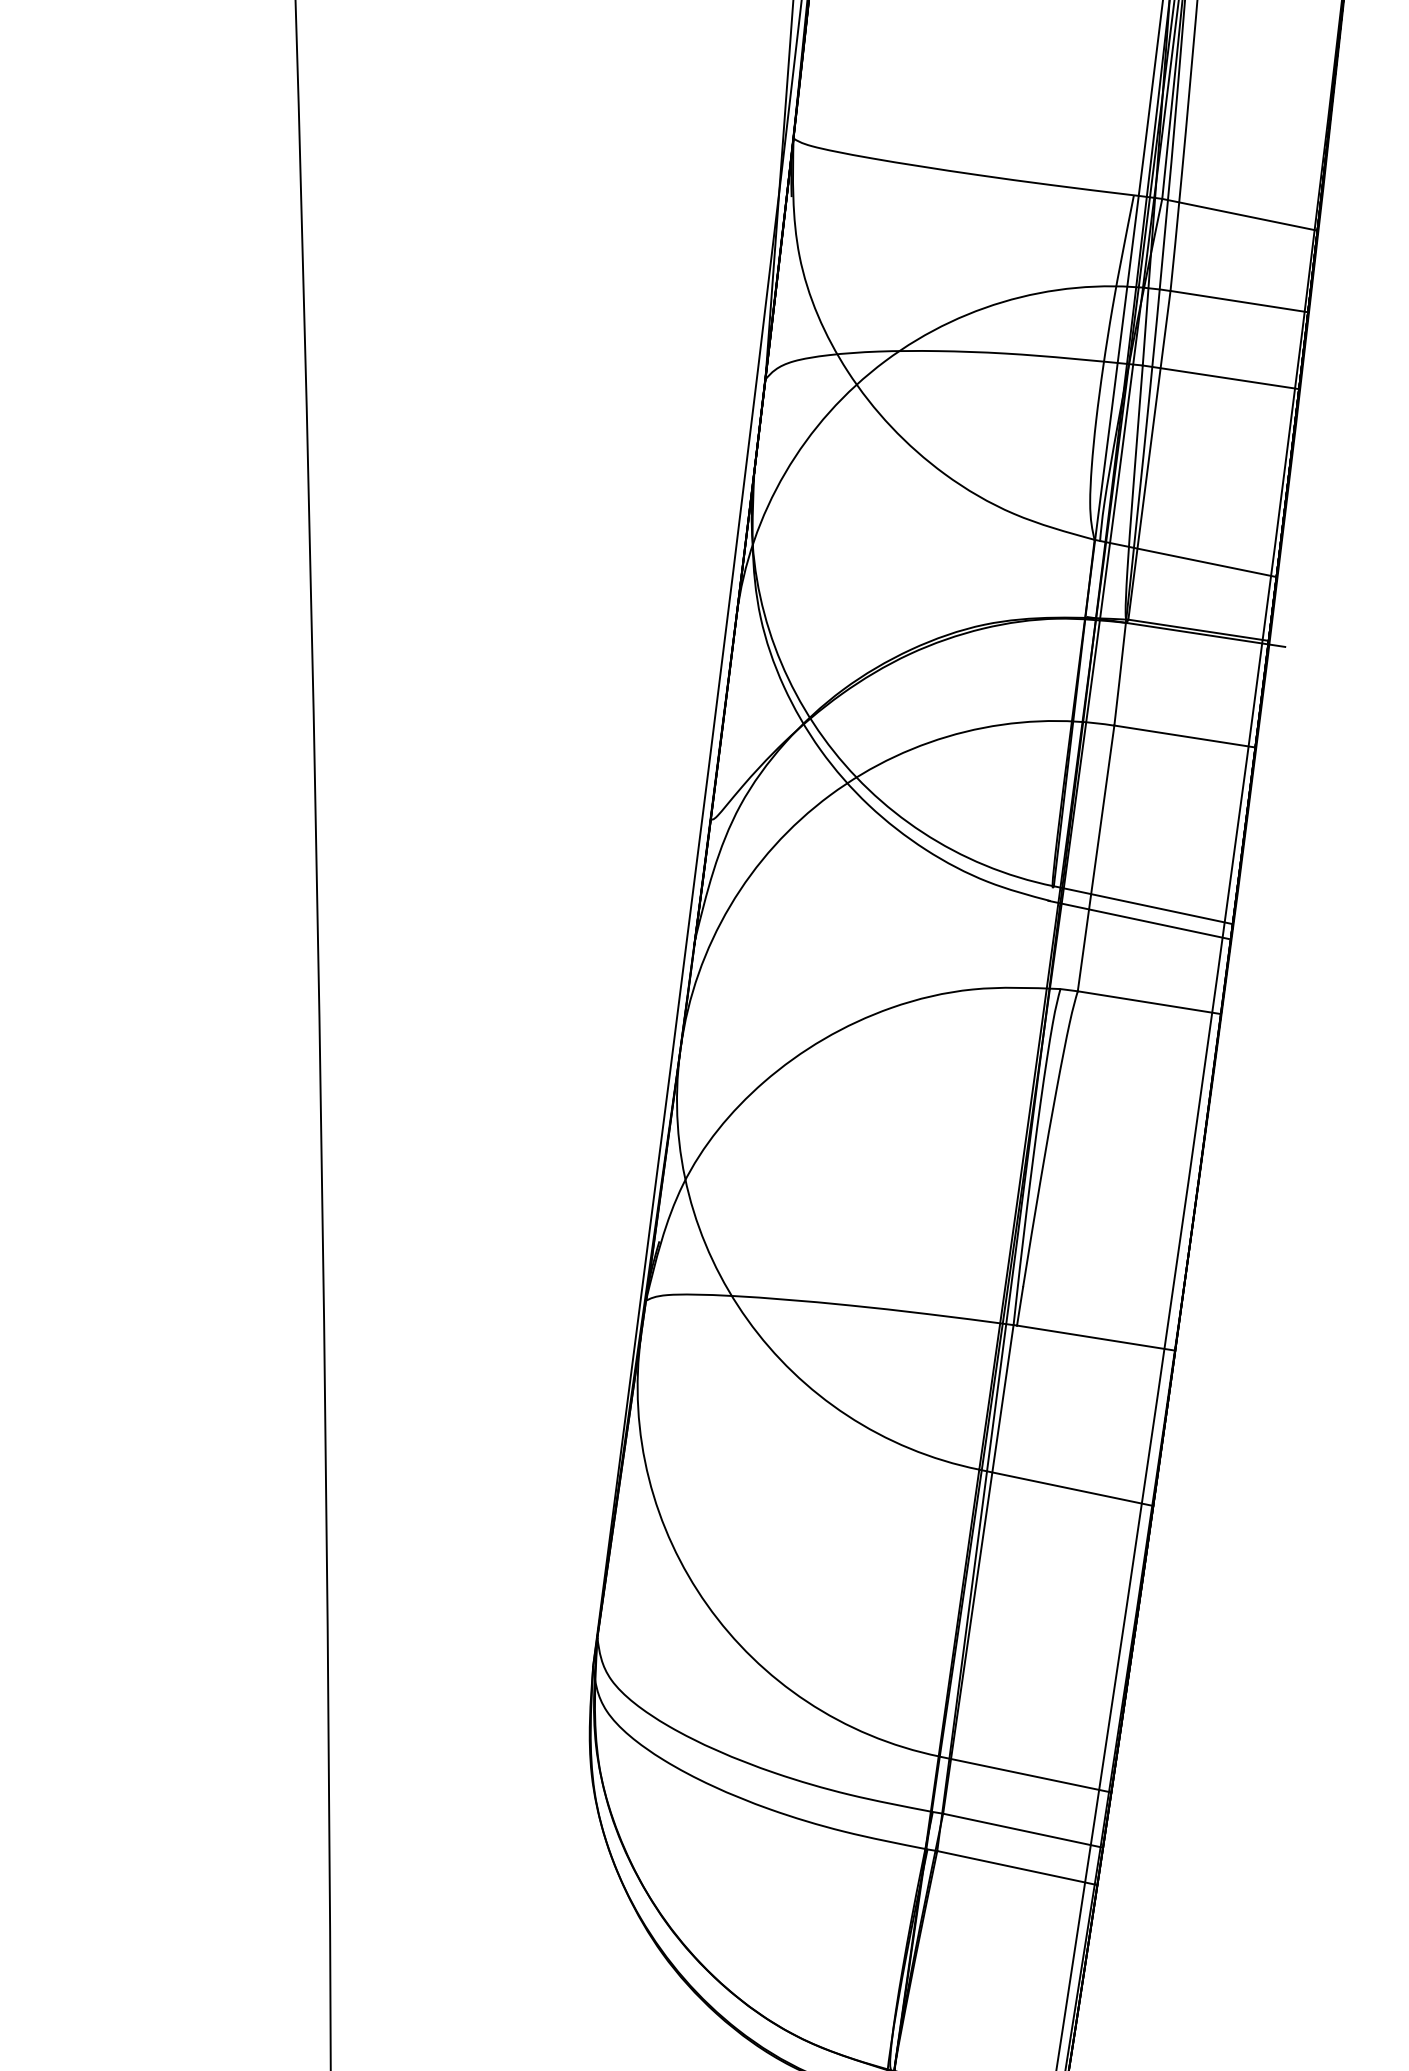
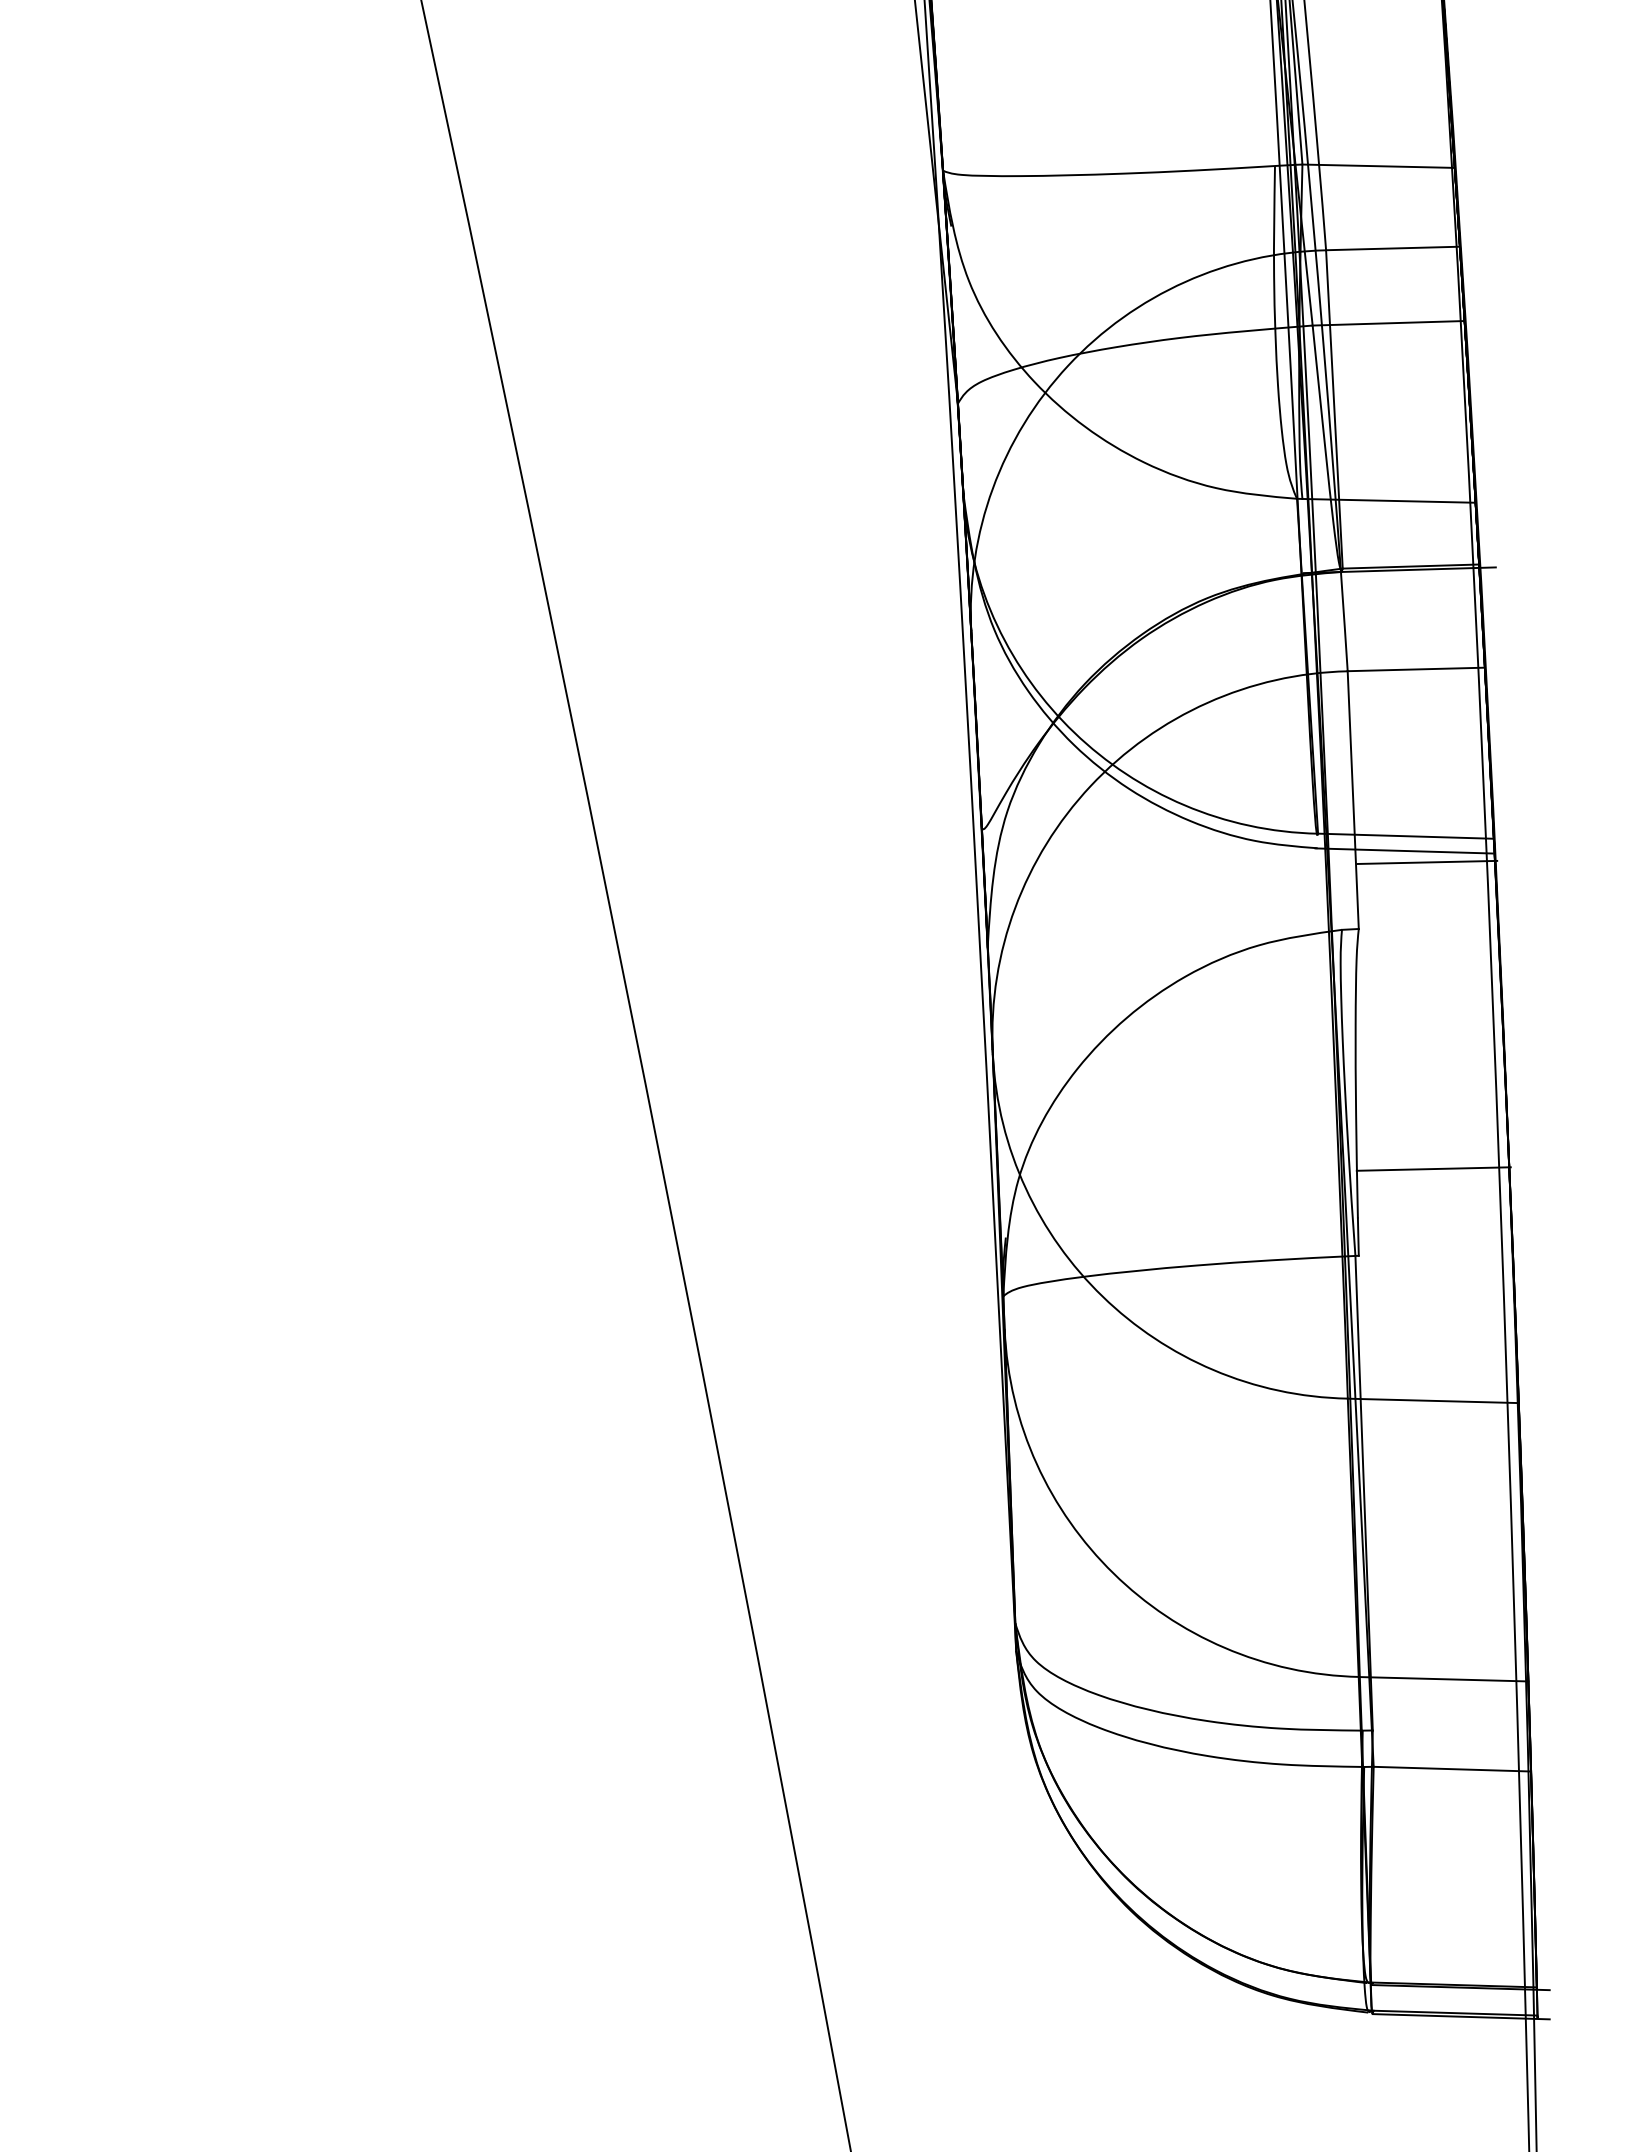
line: (1149, 1001) -> (1427, 861), moved
line: (1095, 1337) -> (1433, 1168), moved
line: (1023, 1830) -> (1451, 1732), removed

